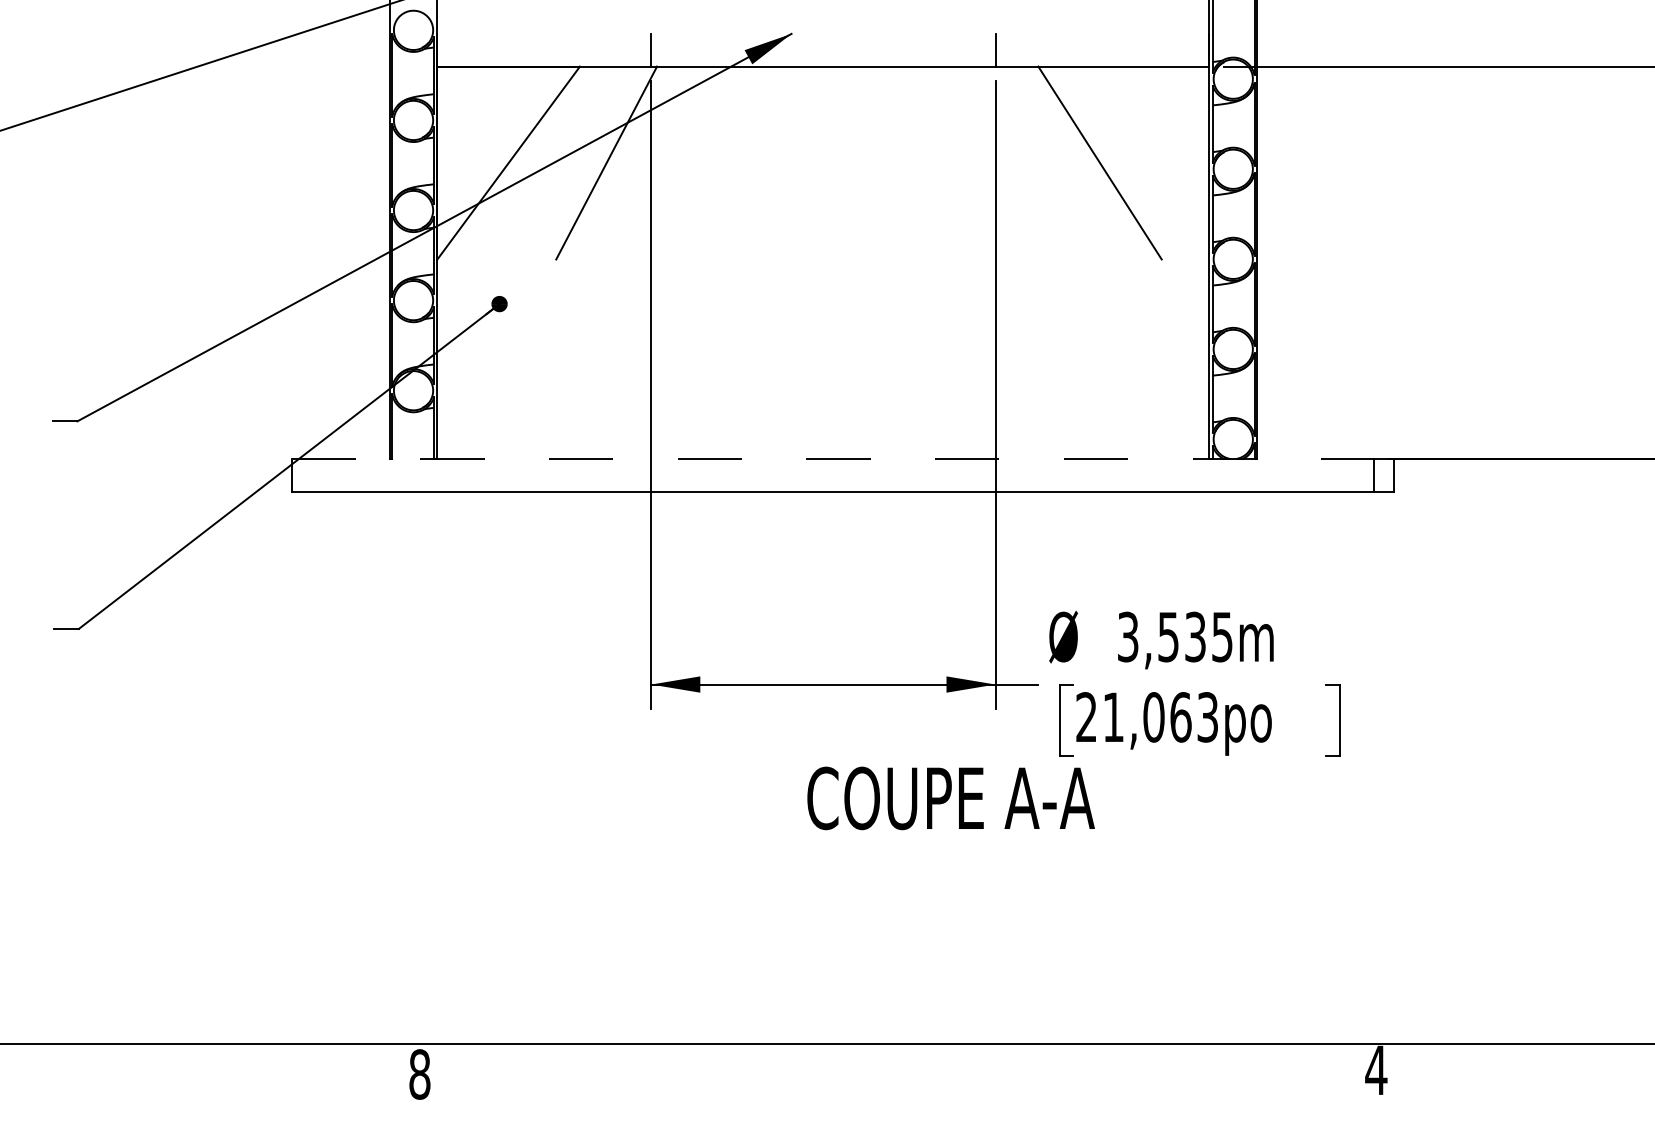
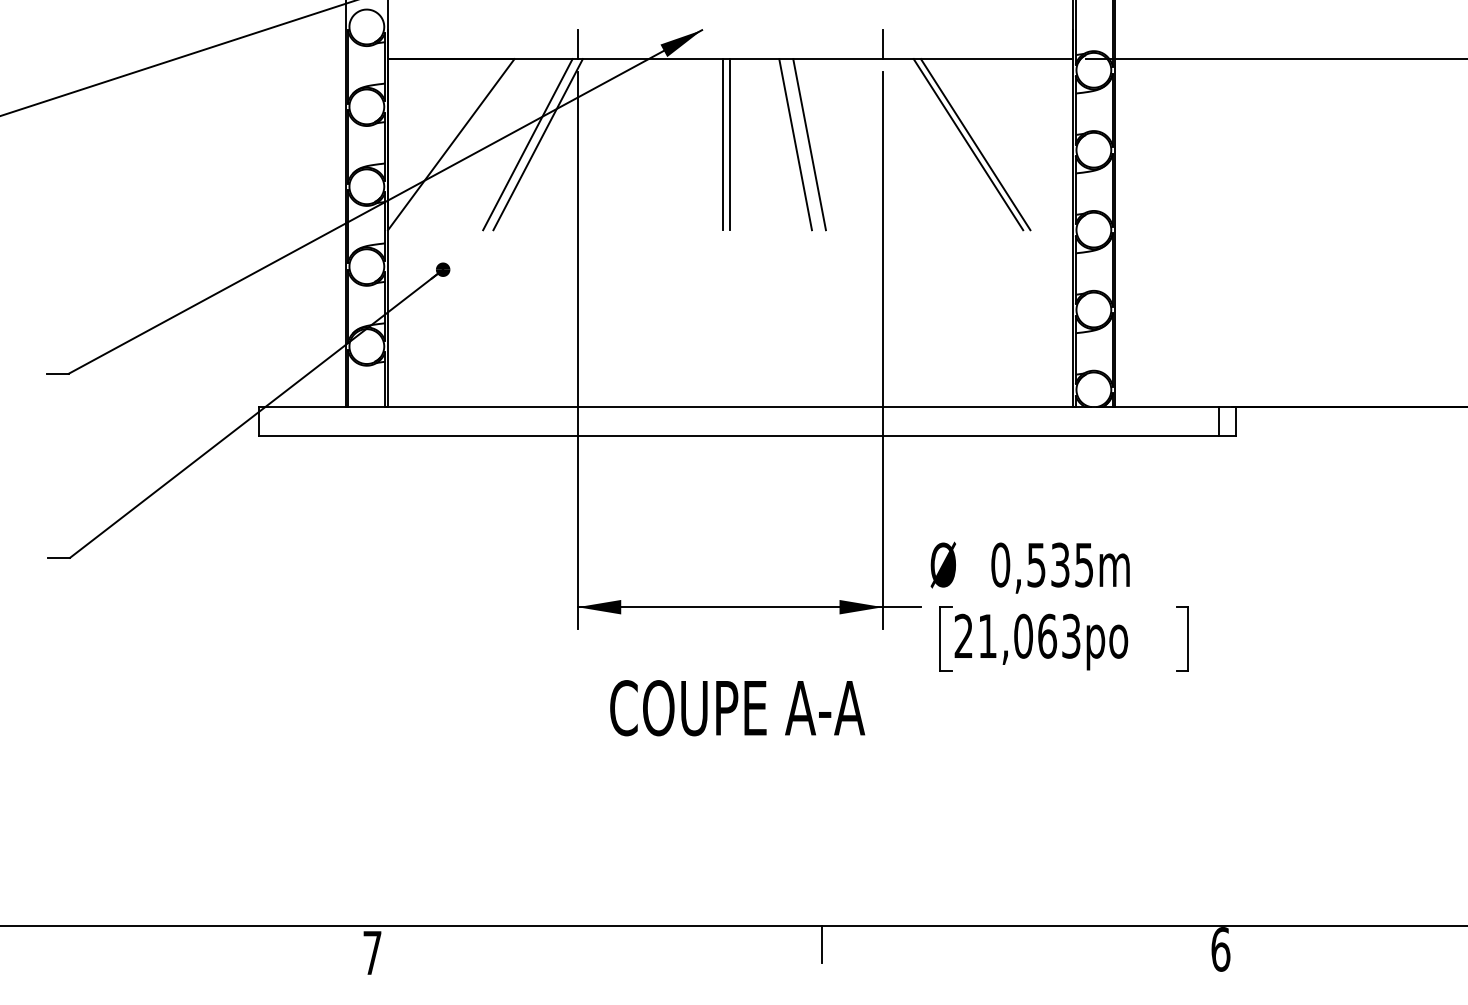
line: (594, 162) -> (527, 144), added
line: (815, 162) -> (723, 144), added
line: (823, 162) -> (730, 144), added
line: (896, 162) -> (795, 144), added
line: (912, 162) -> (809, 144), added
line: (1091, 162) -> (968, 144), added
line: (832, 459) -> (738, 407), dashed -> solid
text: (1127, 636) -> (1000, 564), 3,535m -> 0,535m
text: (950, 798) -> (737, 708), moved
line: (927, 1063) -> (822, 943), added
text: (1376, 1070) -> (1220, 949), 4 -> 6
text: (419, 1073) -> (372, 952), 8 -> 7

